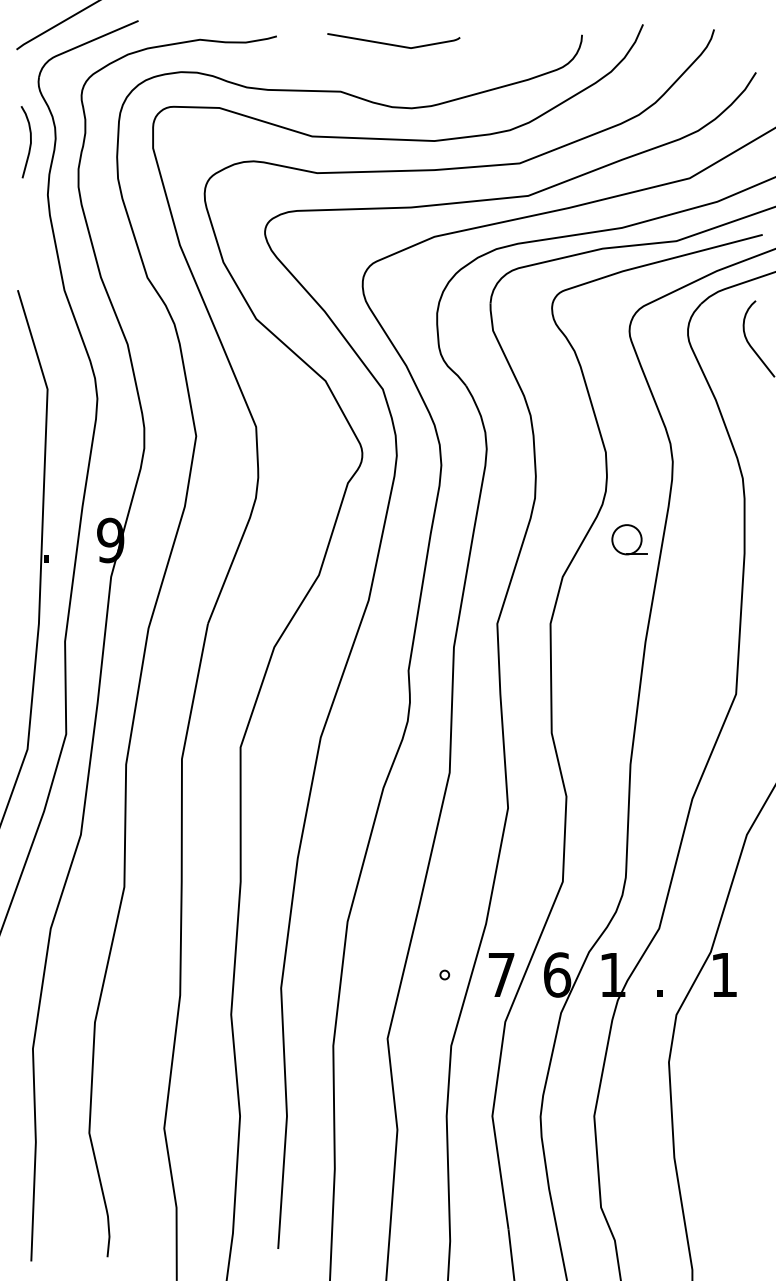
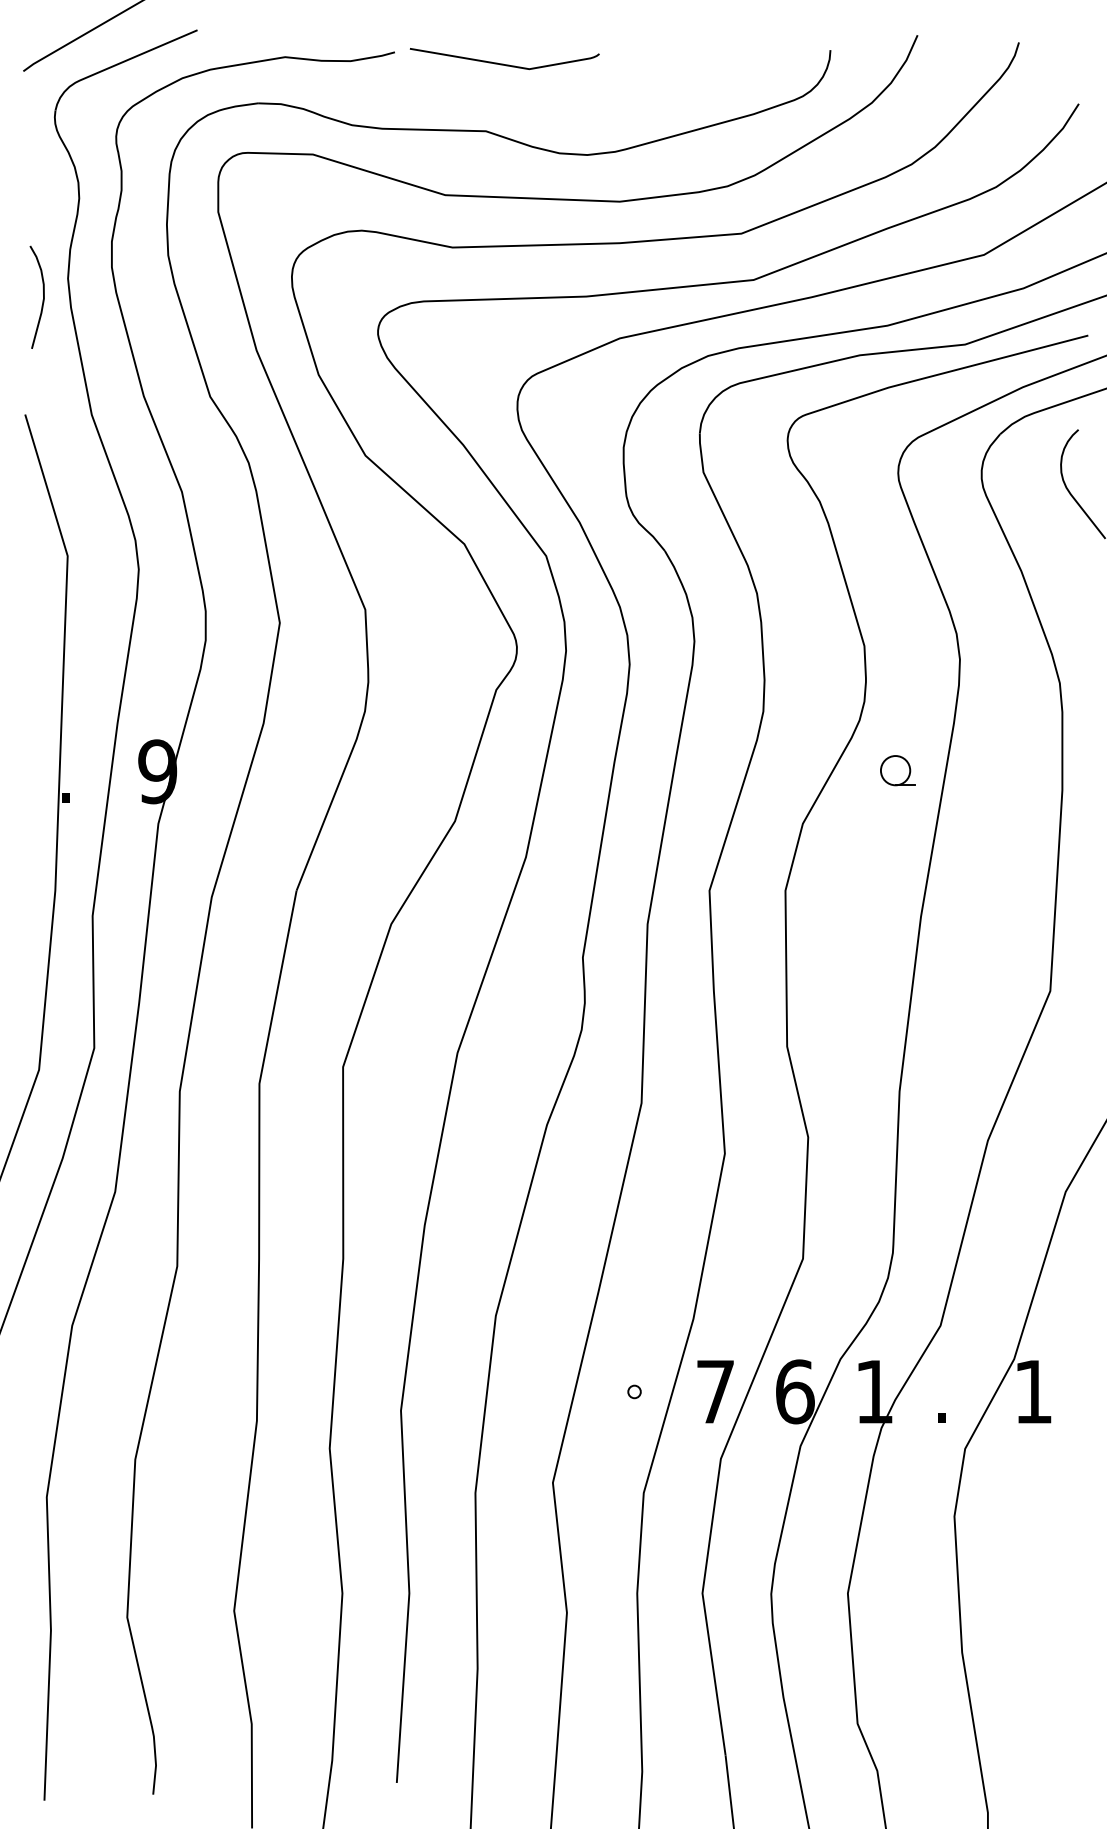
curve: (392, 44) -> (503, 63), moved
curve: (29, 143) -> (42, 299), moved
part: (629, 539) -> (897, 770), size x0.7

